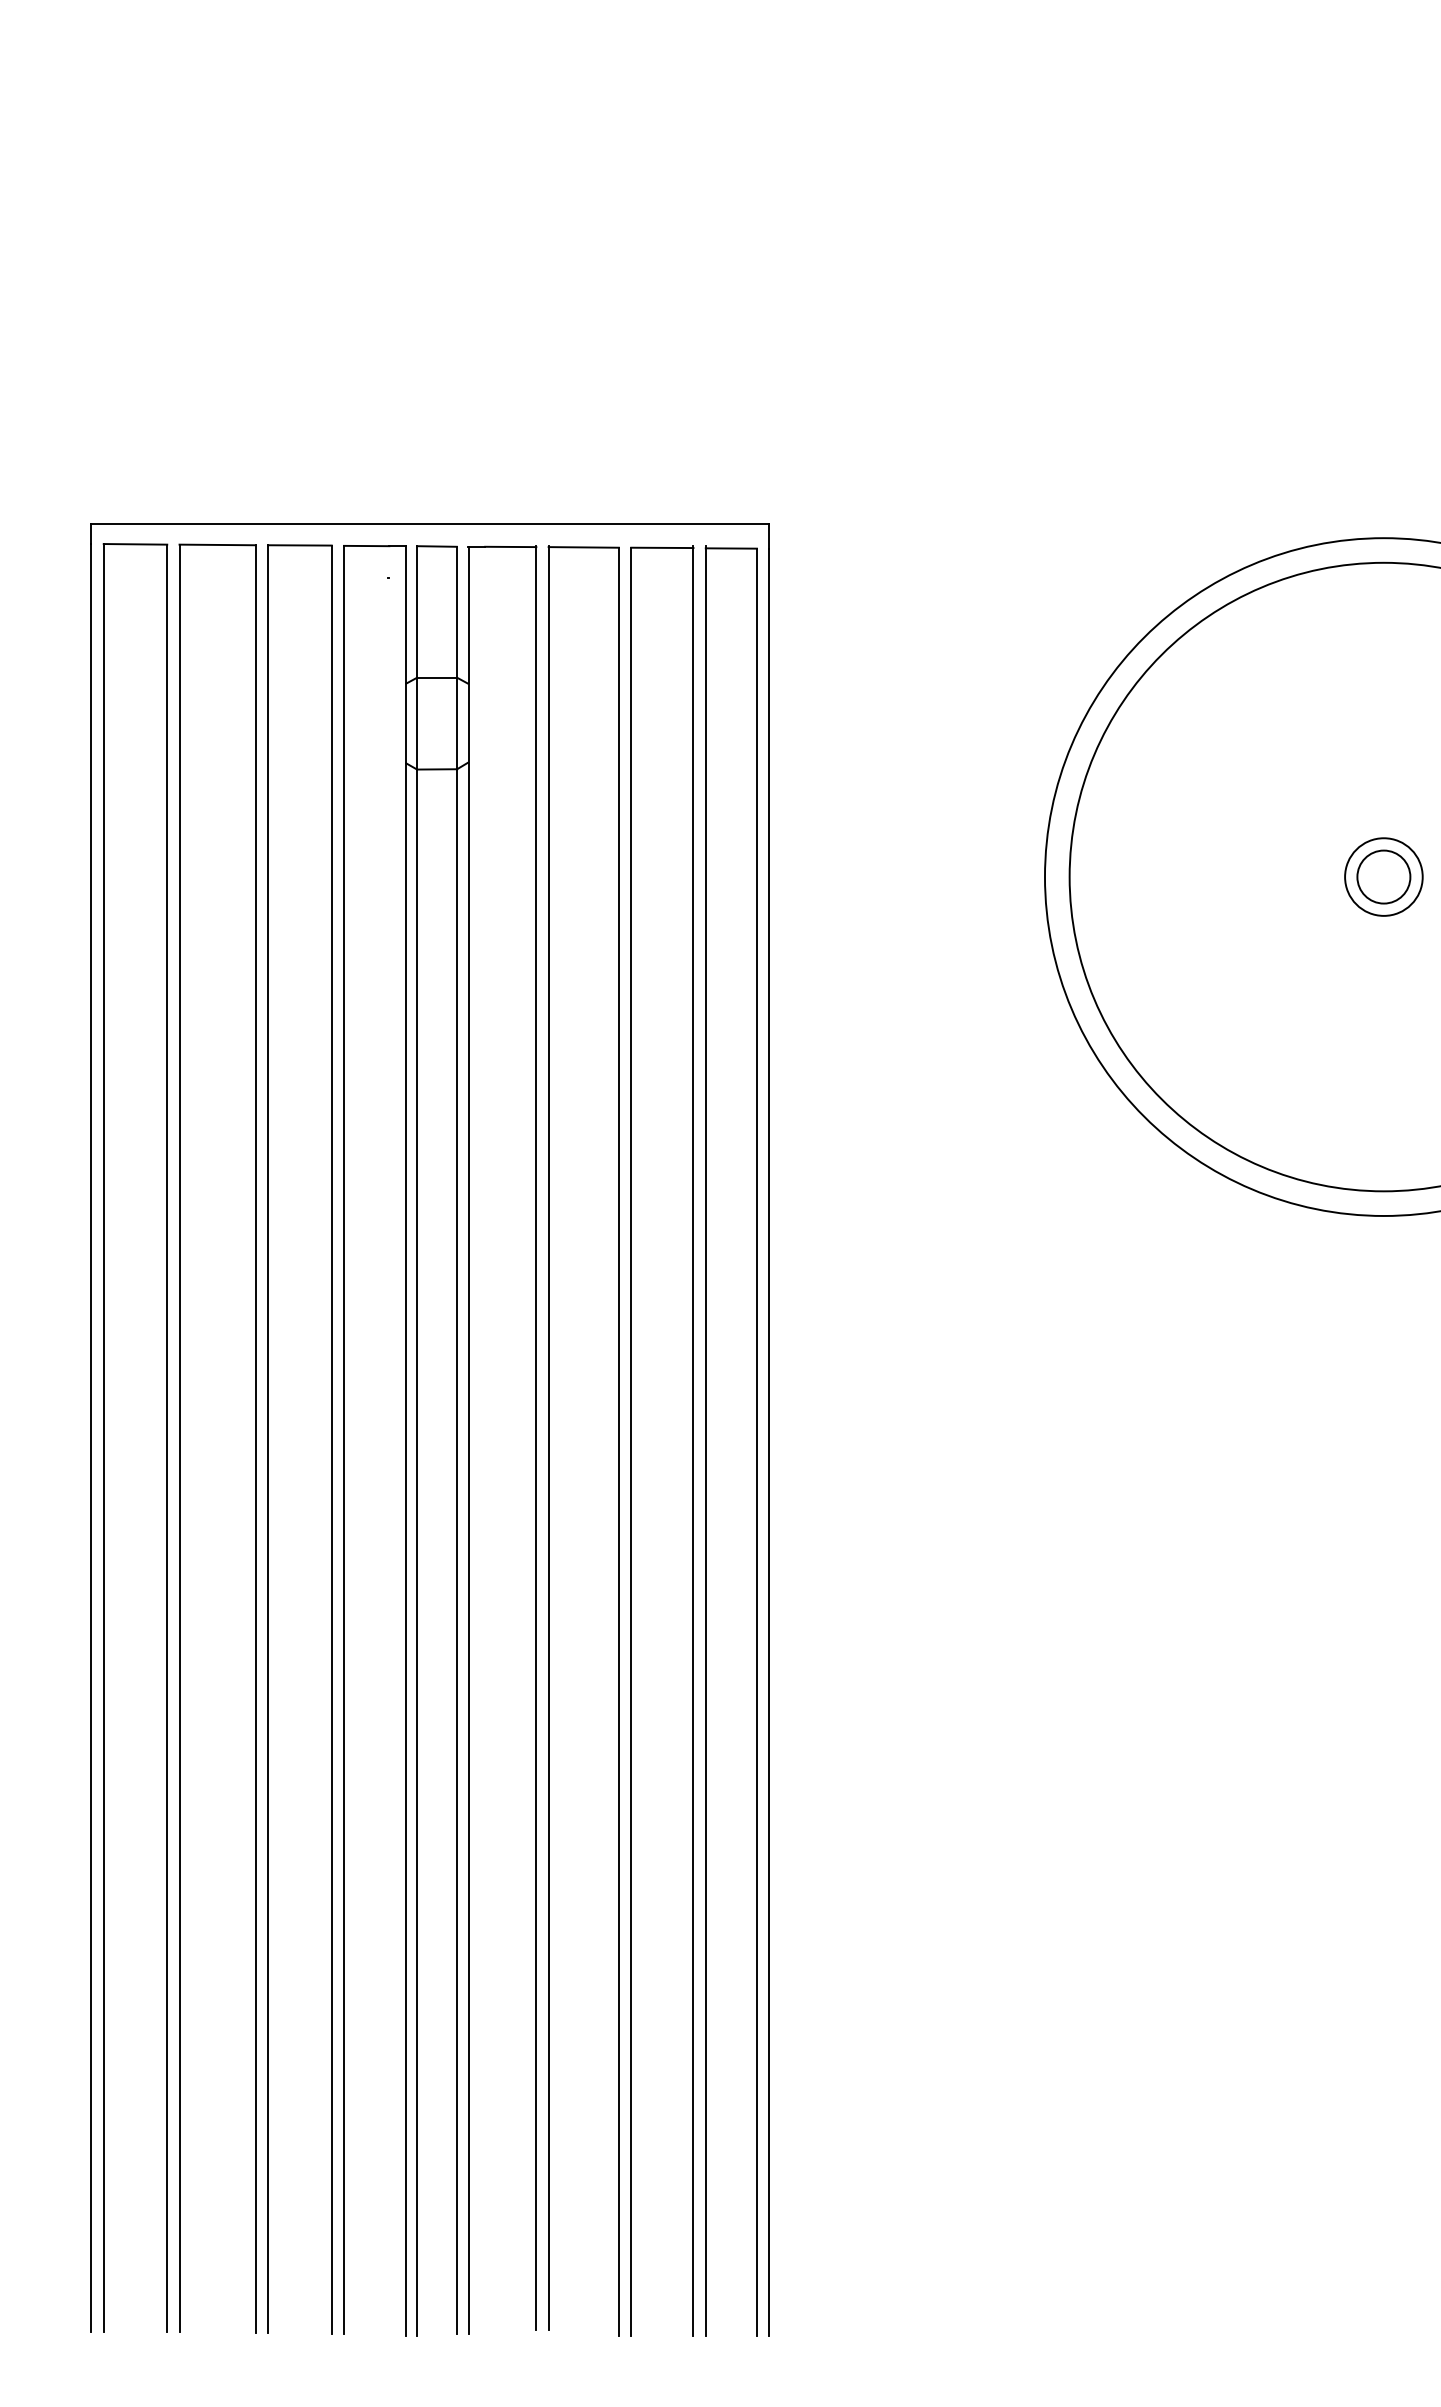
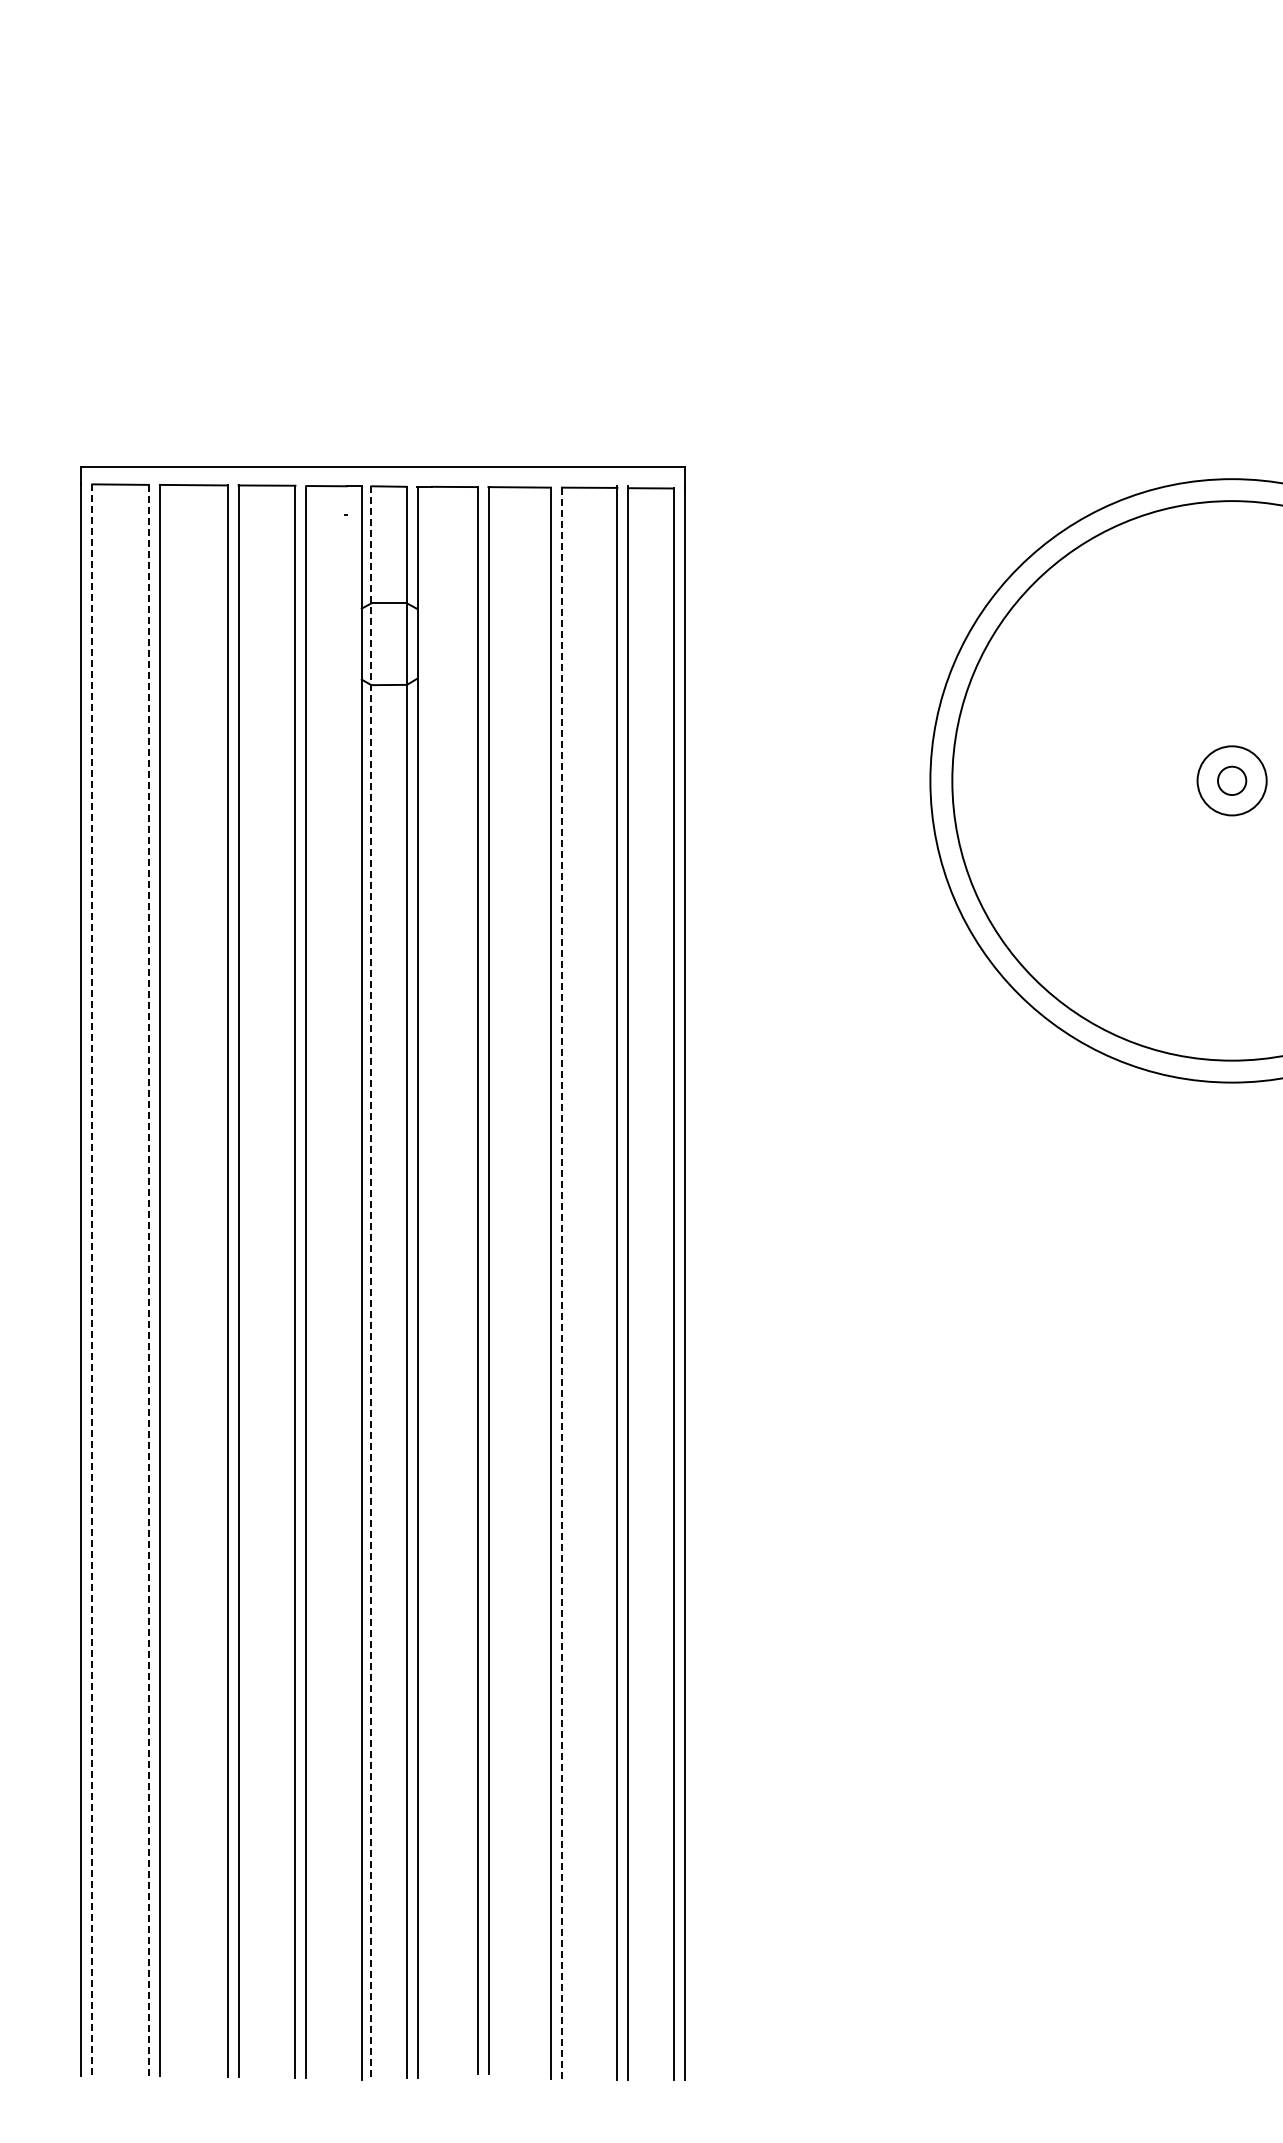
circle: (1383, 876) -> (1231, 780), size x0.6
line: (103, 1438) -> (92, 1280), solid -> dashed
line: (166, 1438) -> (148, 1280), solid -> dashed
line: (417, 1441) -> (371, 1283), solid -> dashed
line: (631, 1441) -> (562, 1283), solid -> dashed

